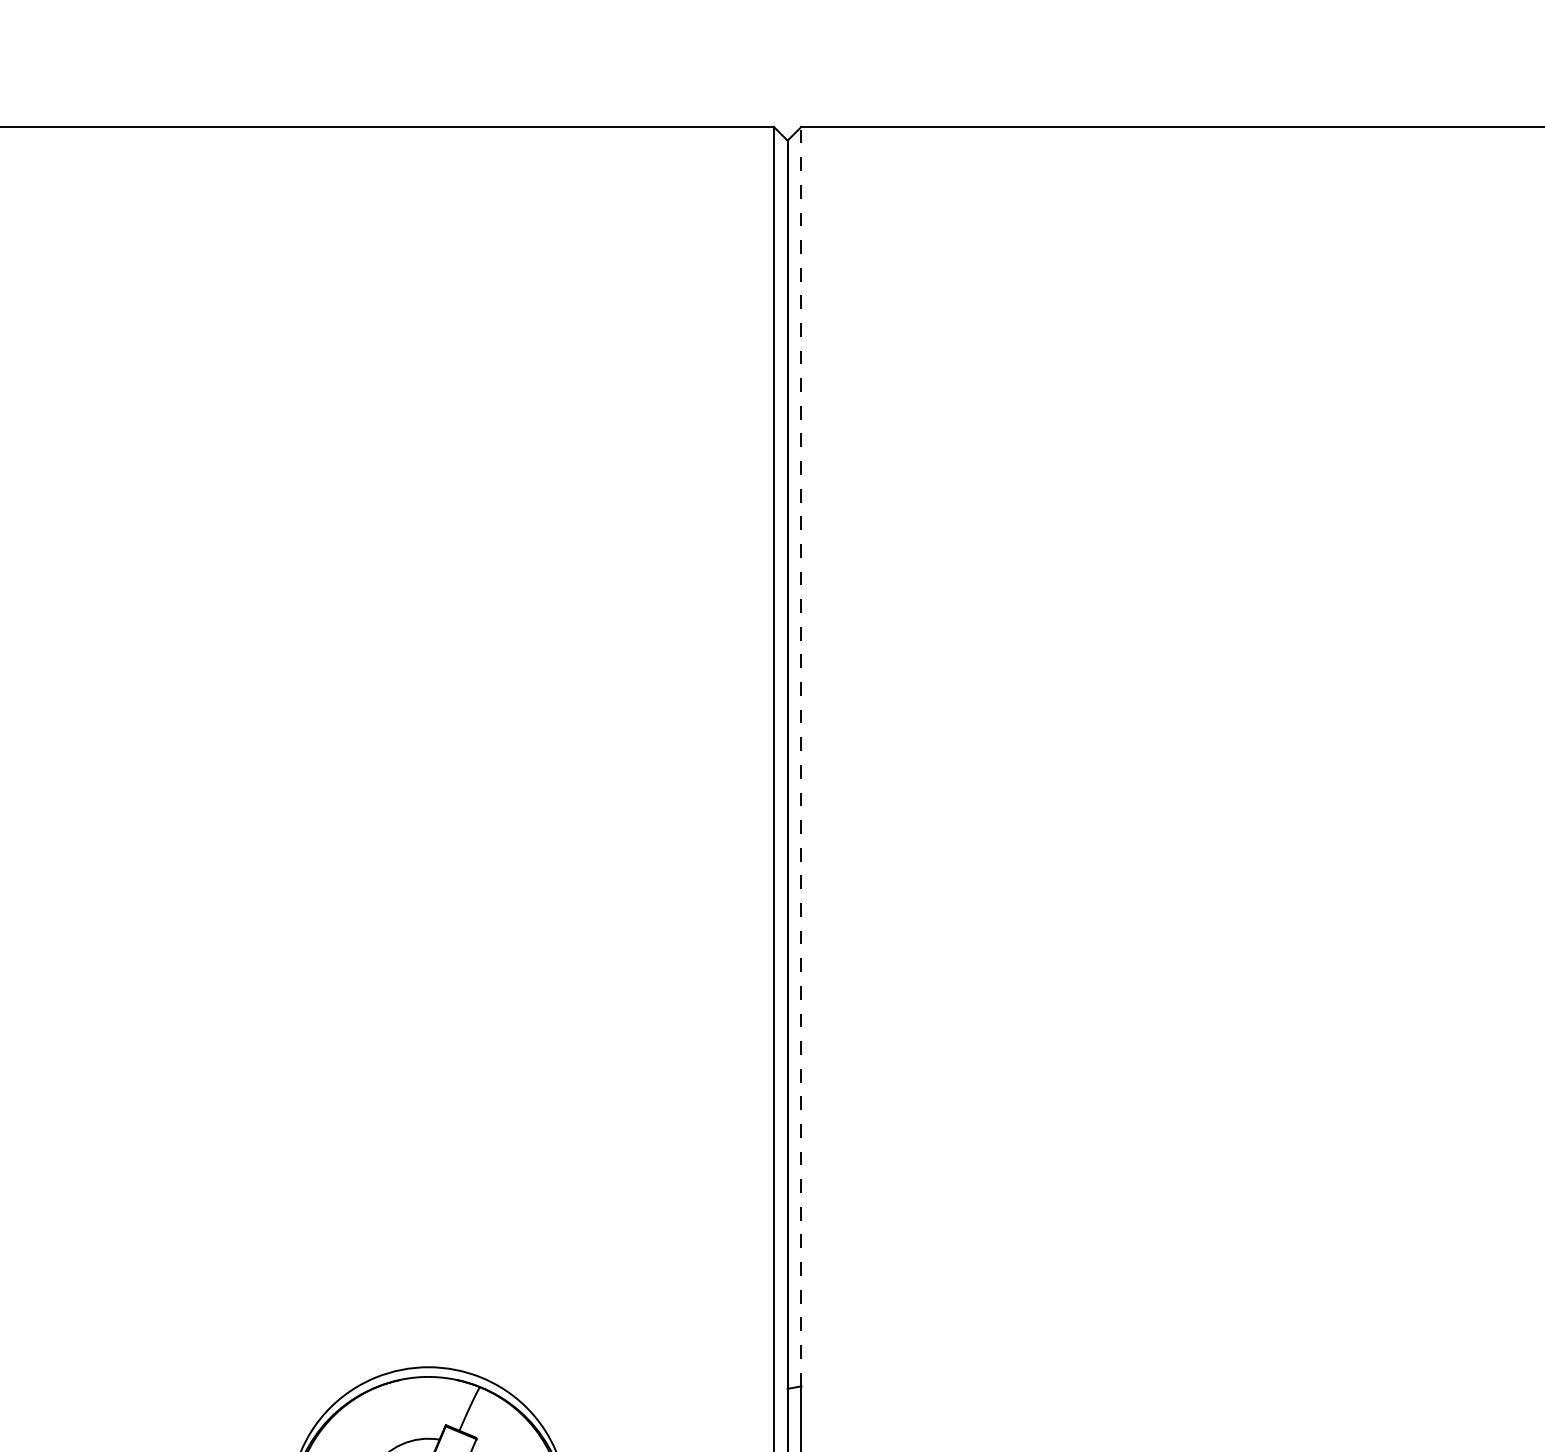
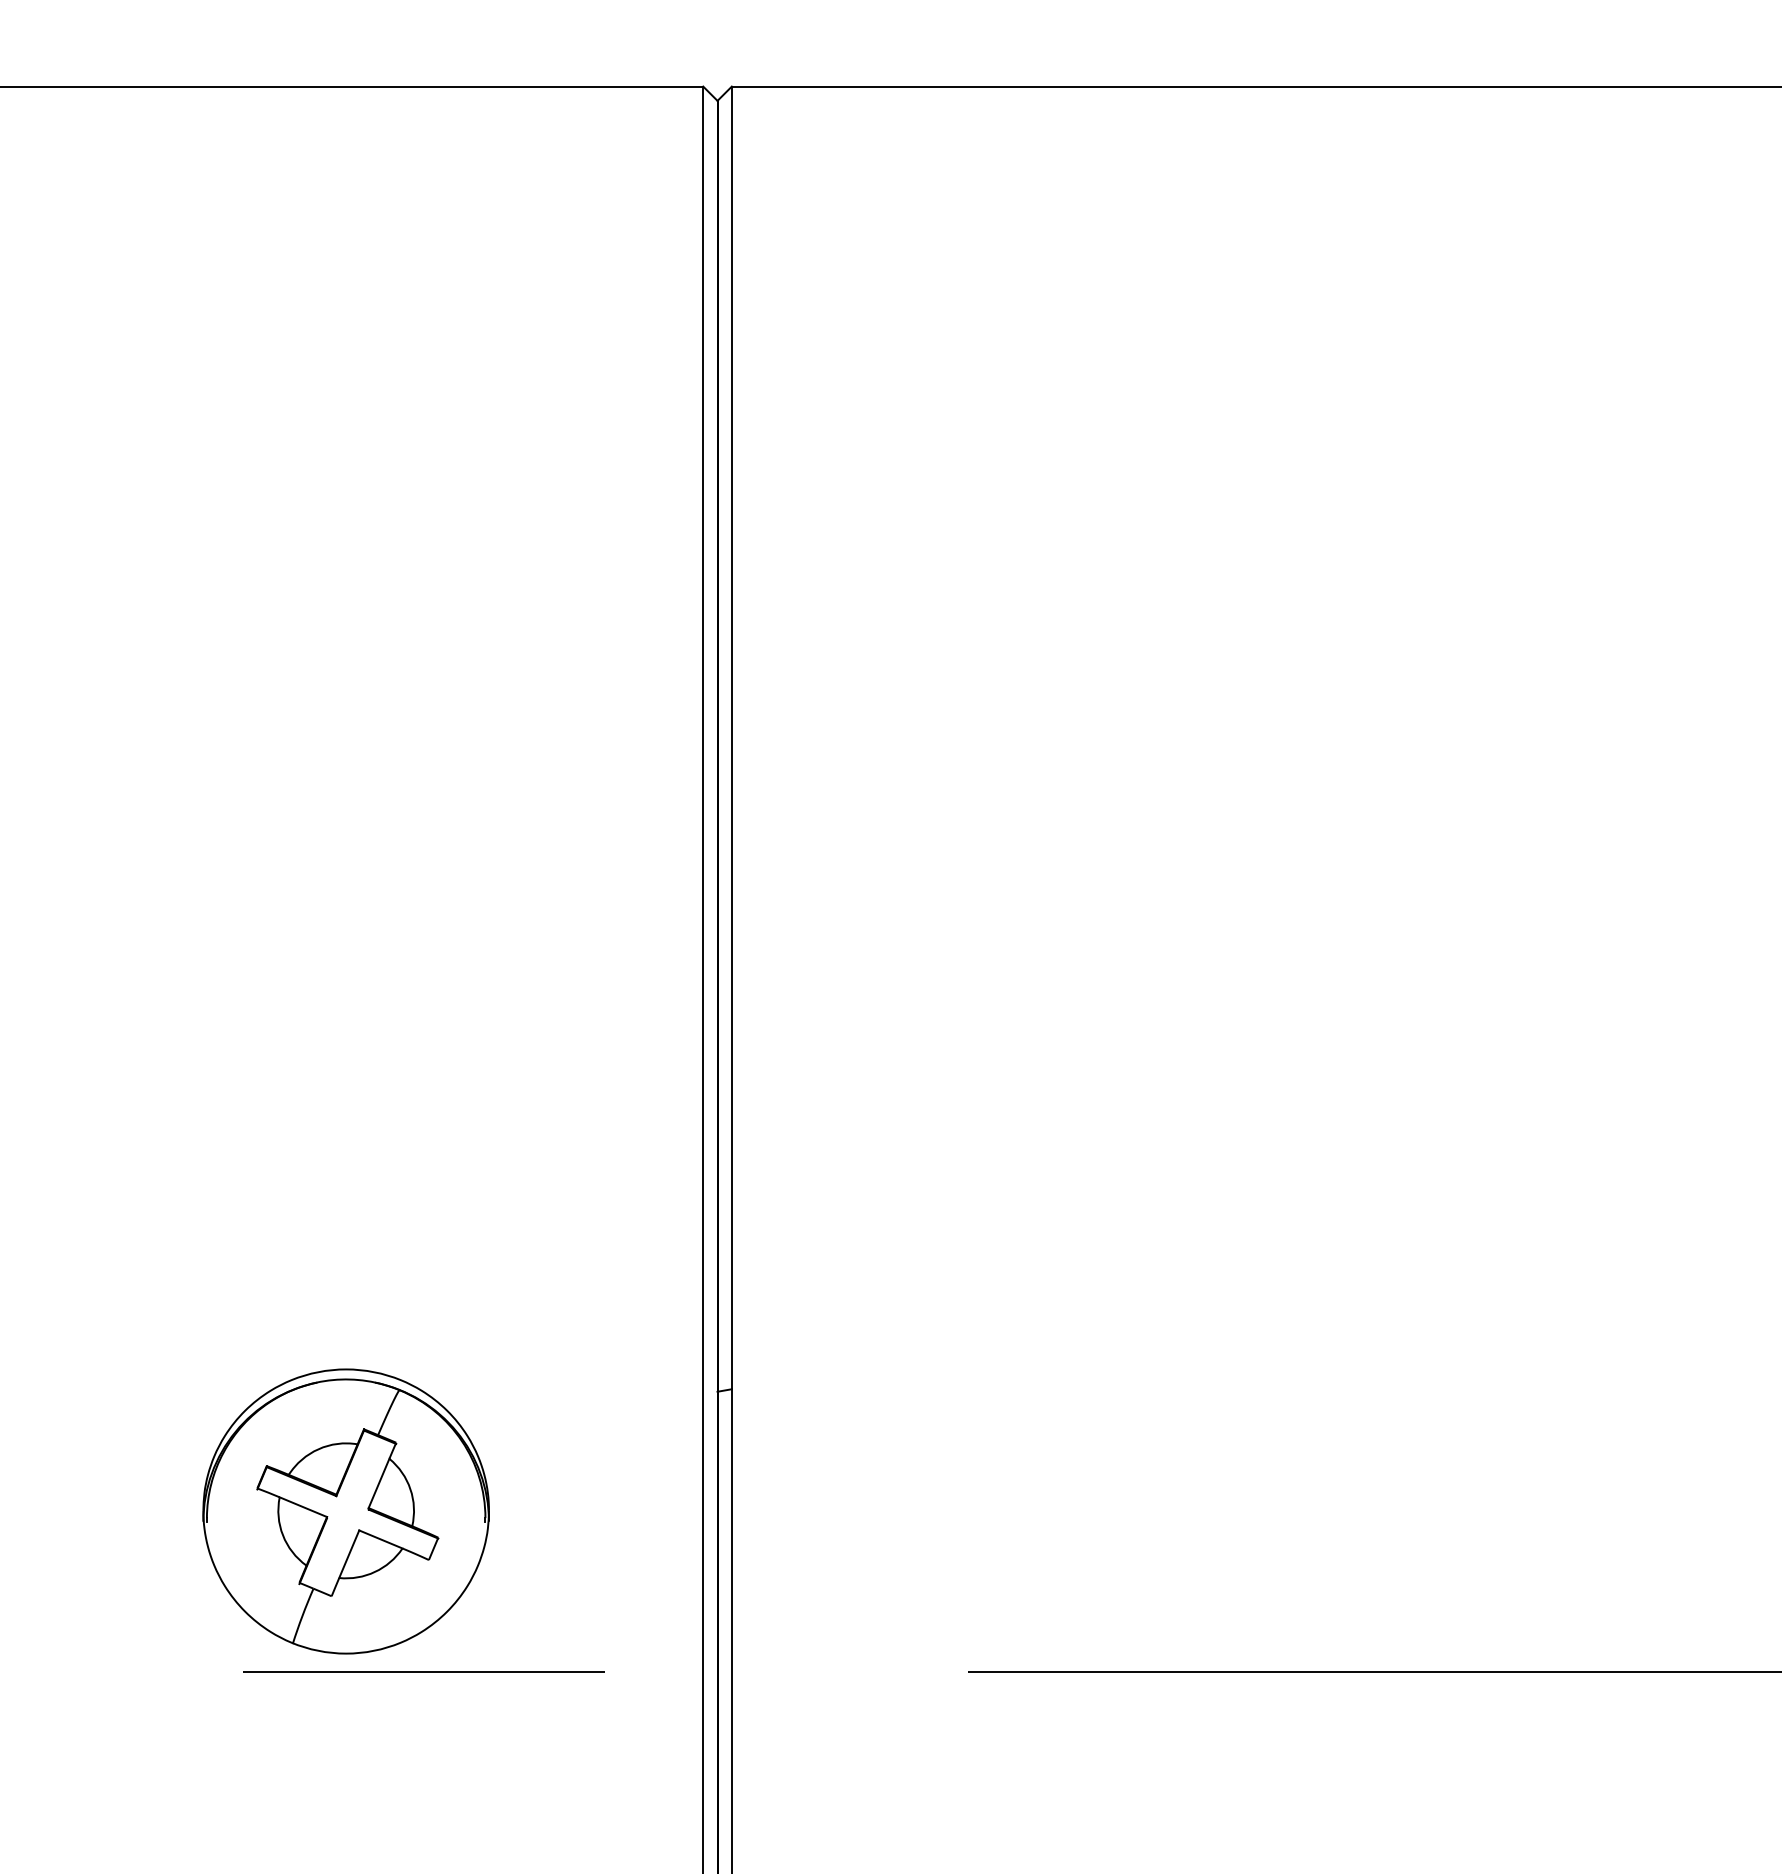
line: (801, 756) -> (731, 737), dashed -> solid

